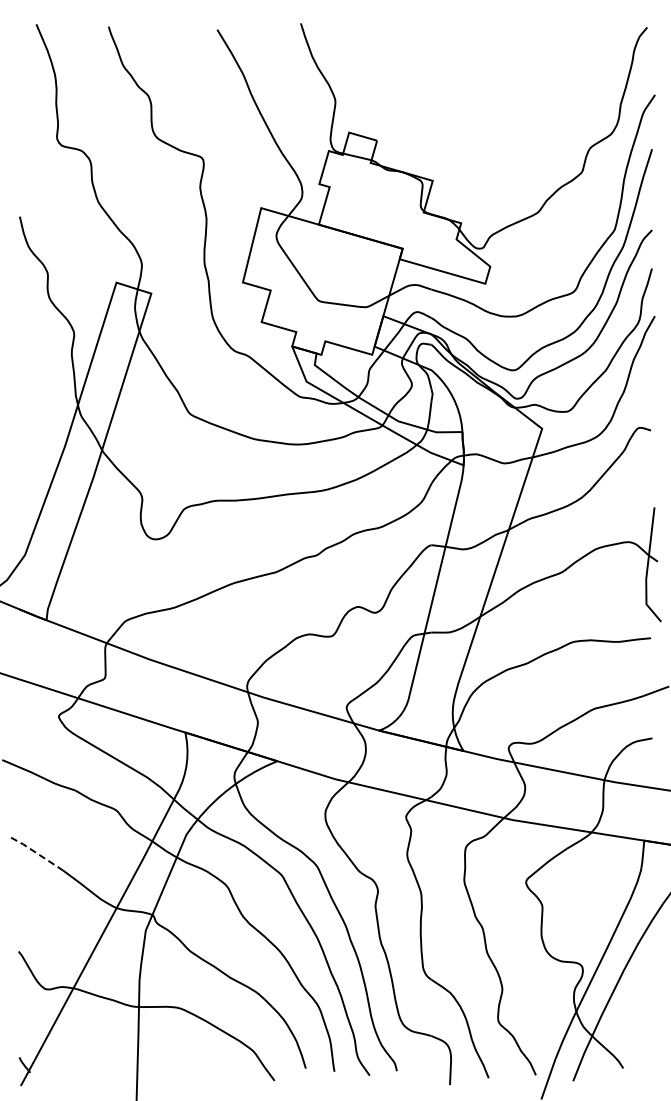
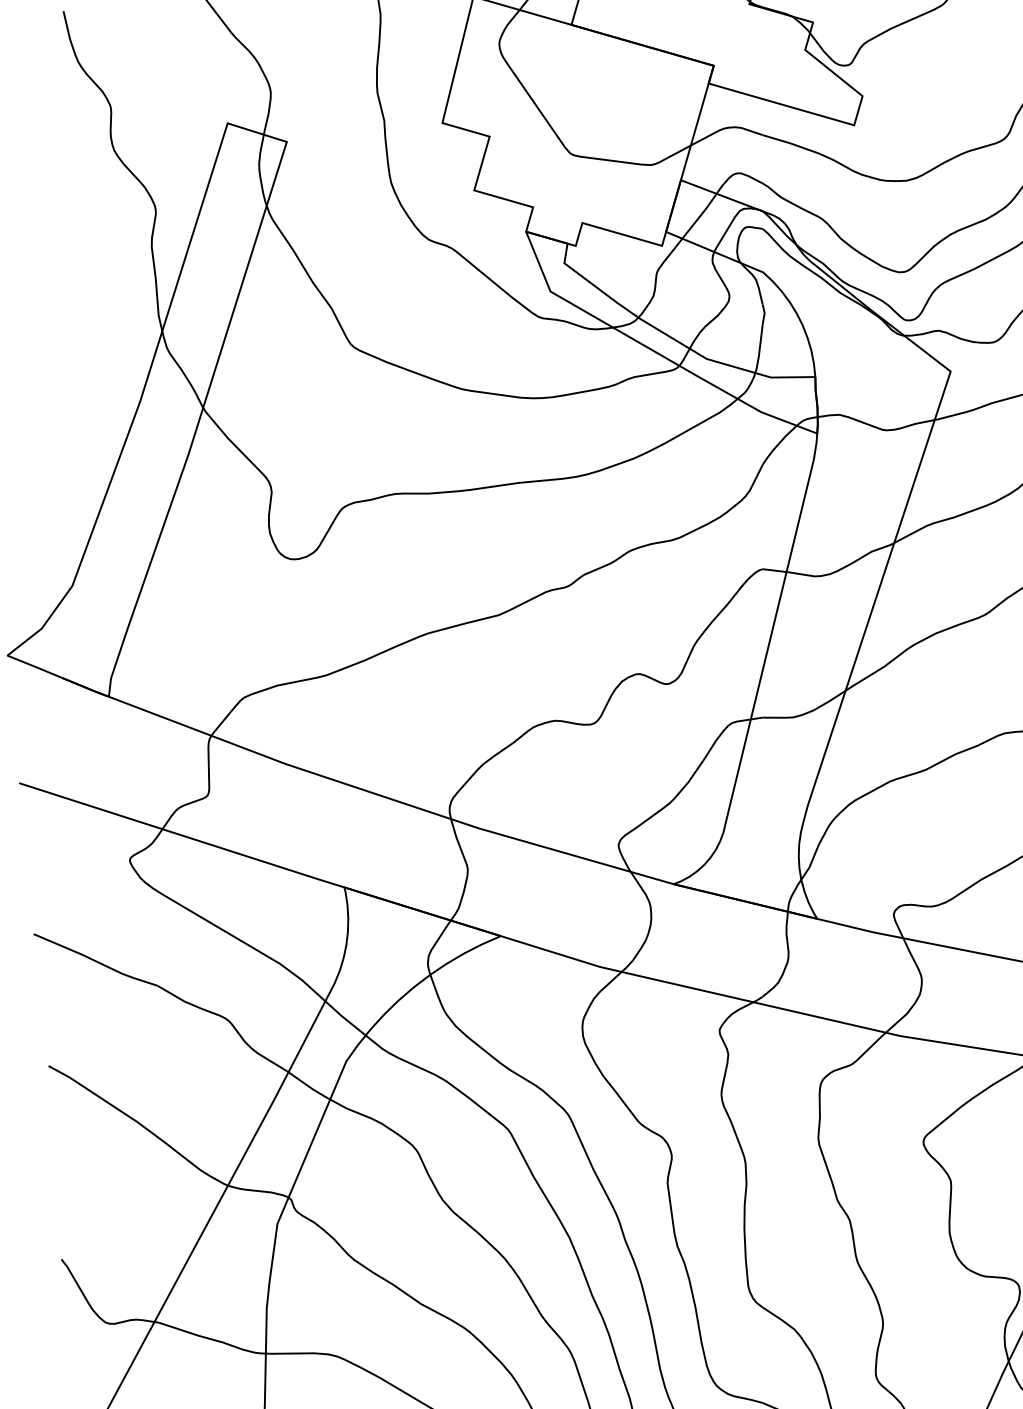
line: (37, 853) -> (93, 1092), dashed -> solid

